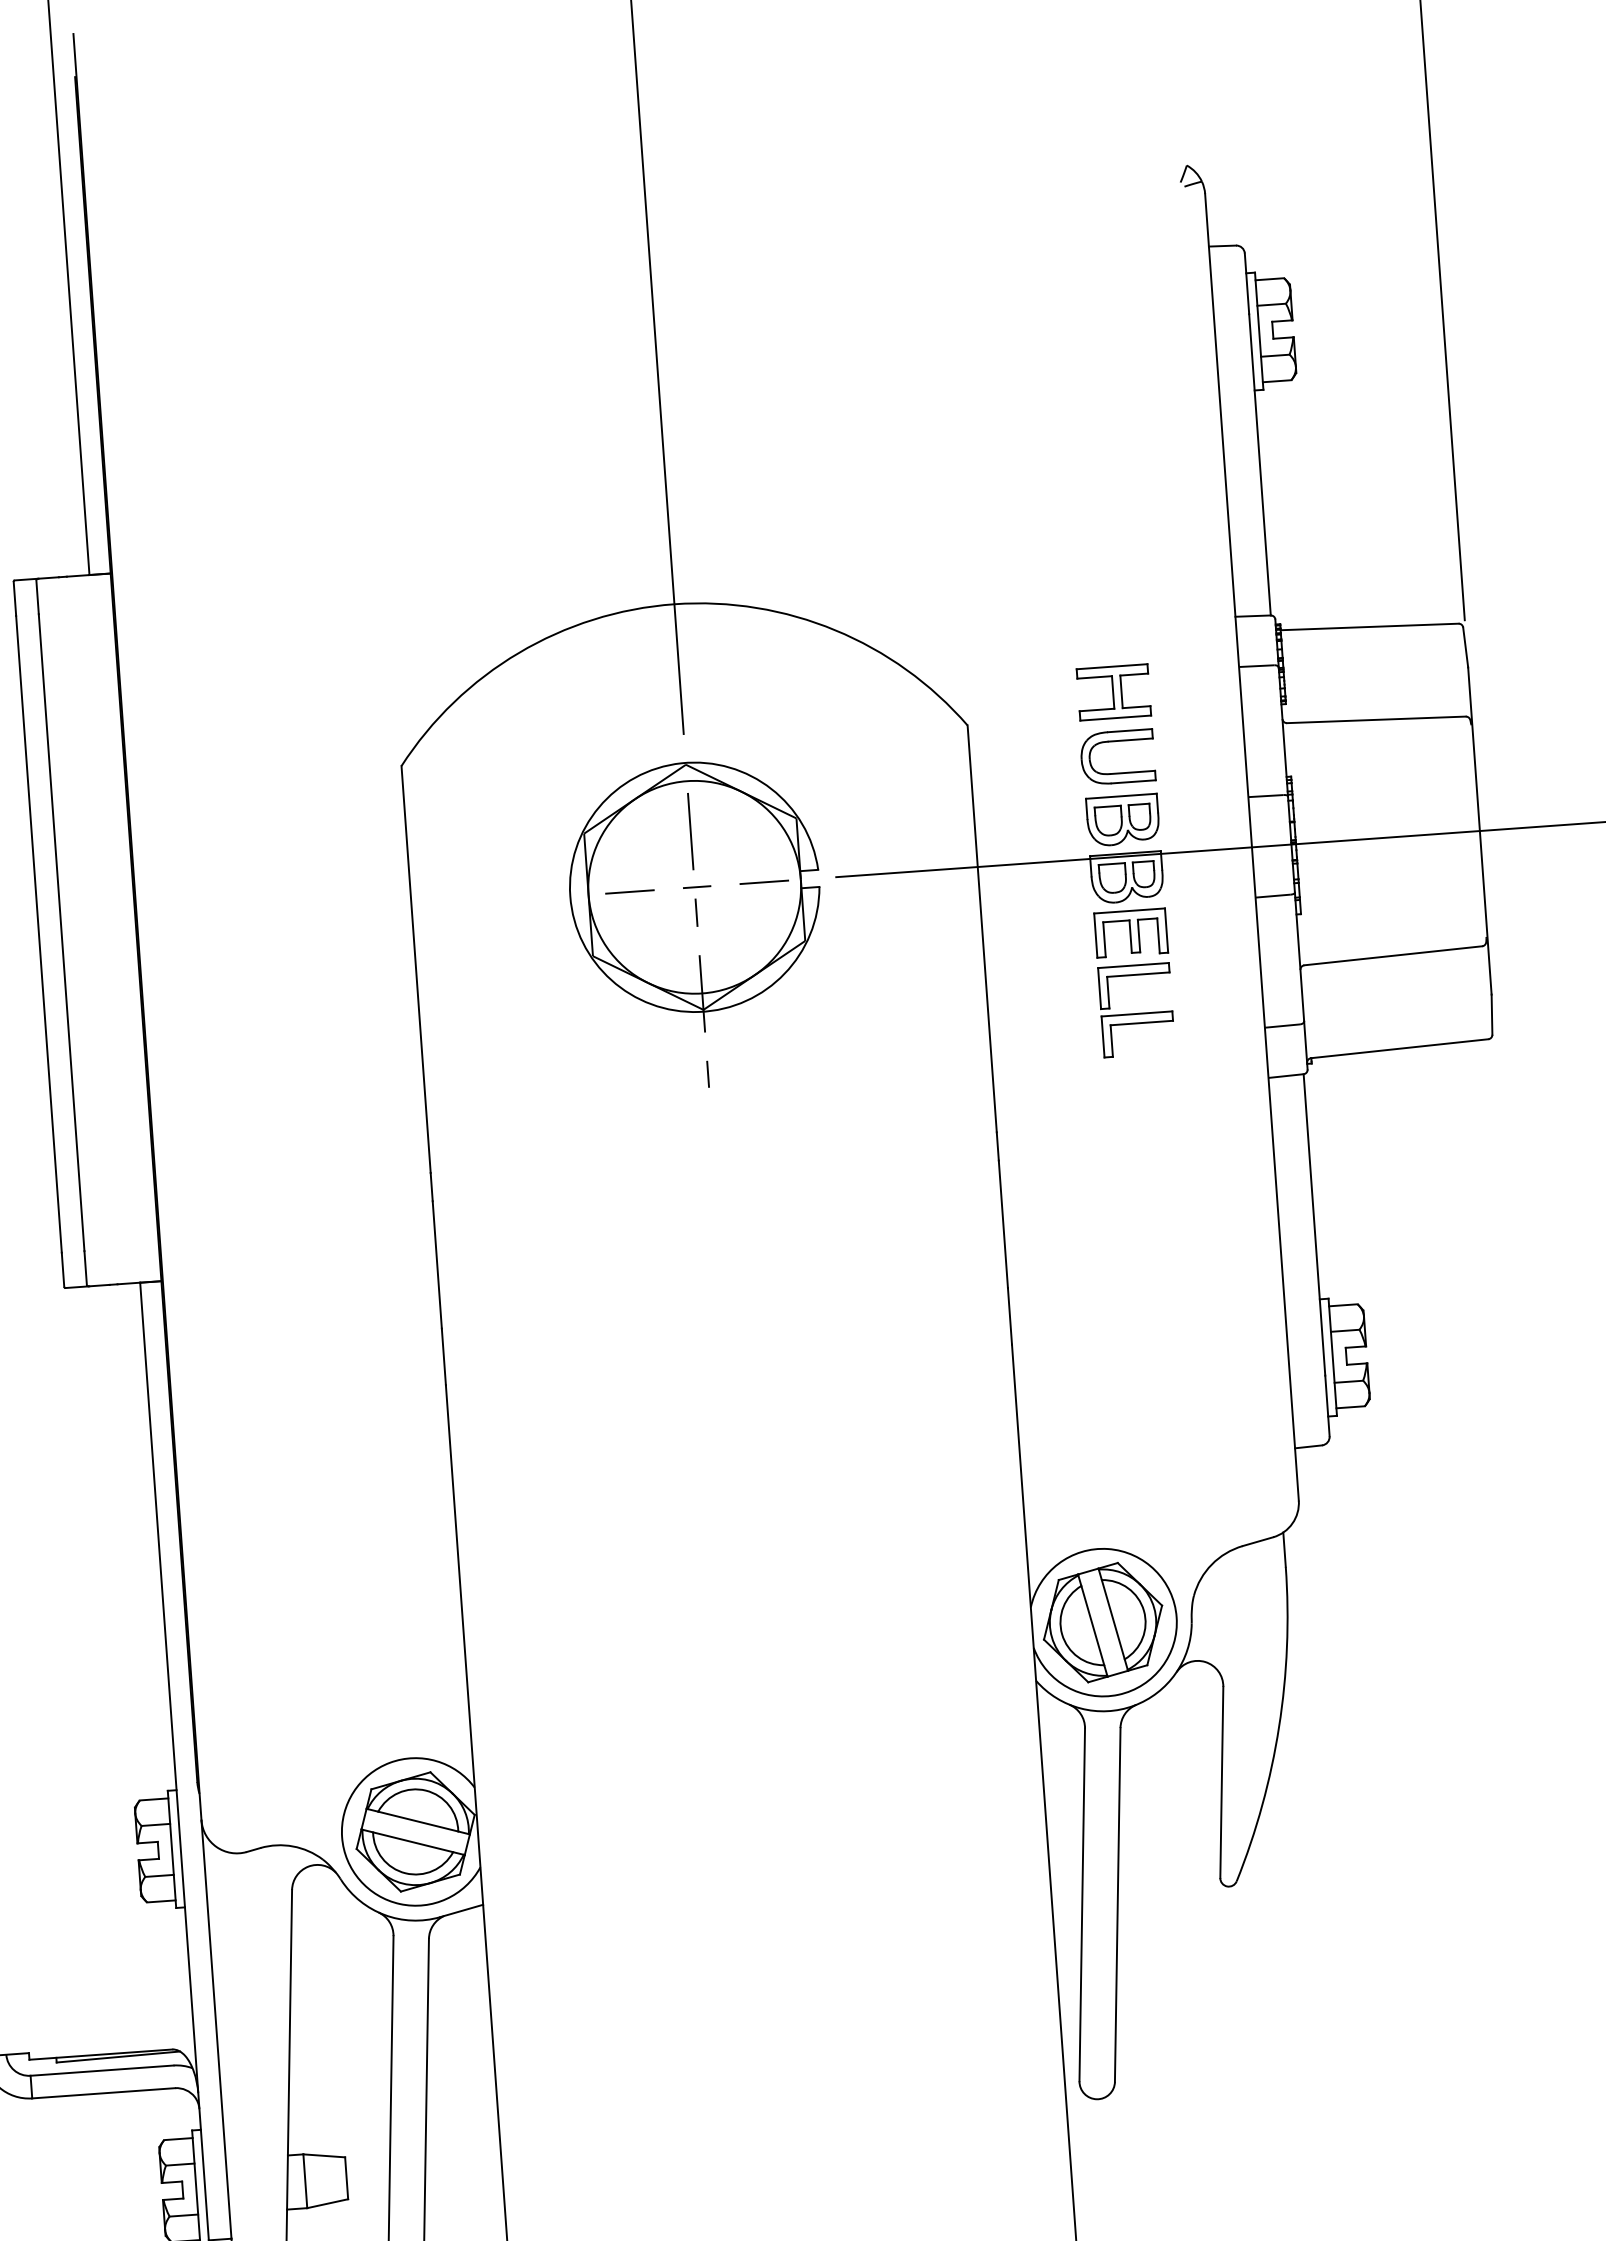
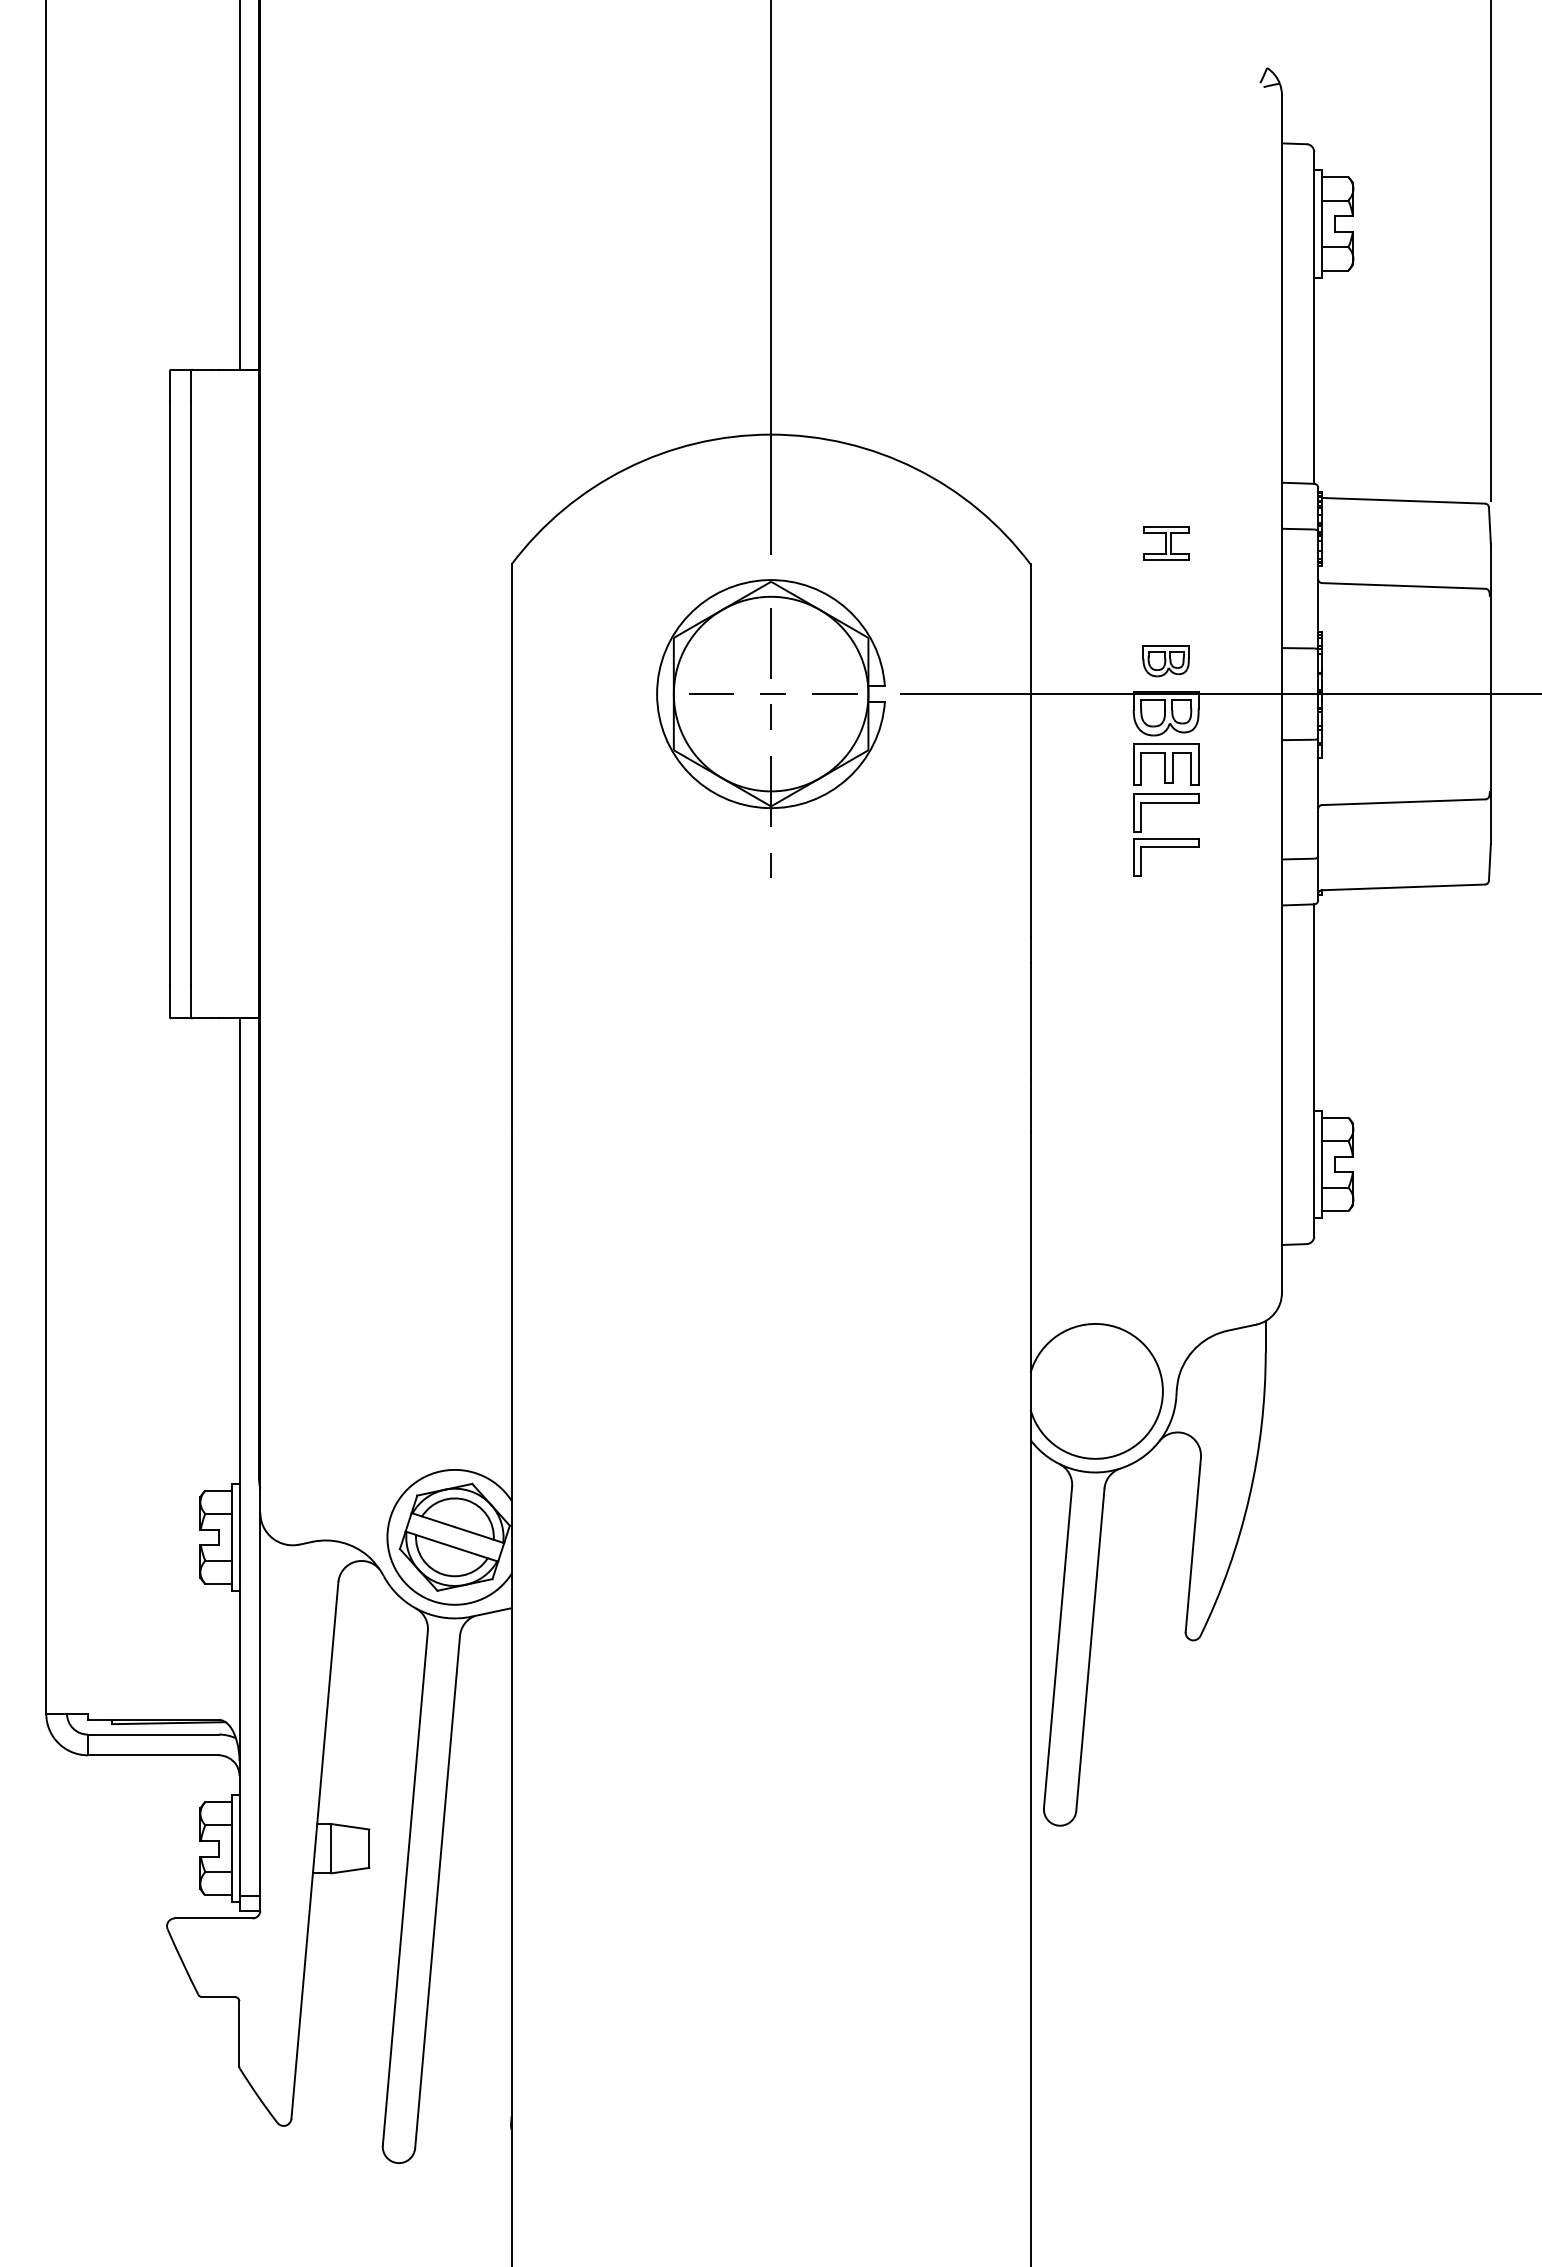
part: (1114, 692) -> (1166, 543), size x0.7
part: (1116, 741) -> (1165, 588), removed
part: (1122, 819) -> (1165, 660), size x0.7
part: (1103, 1622) -> (1095, 1391), removed

